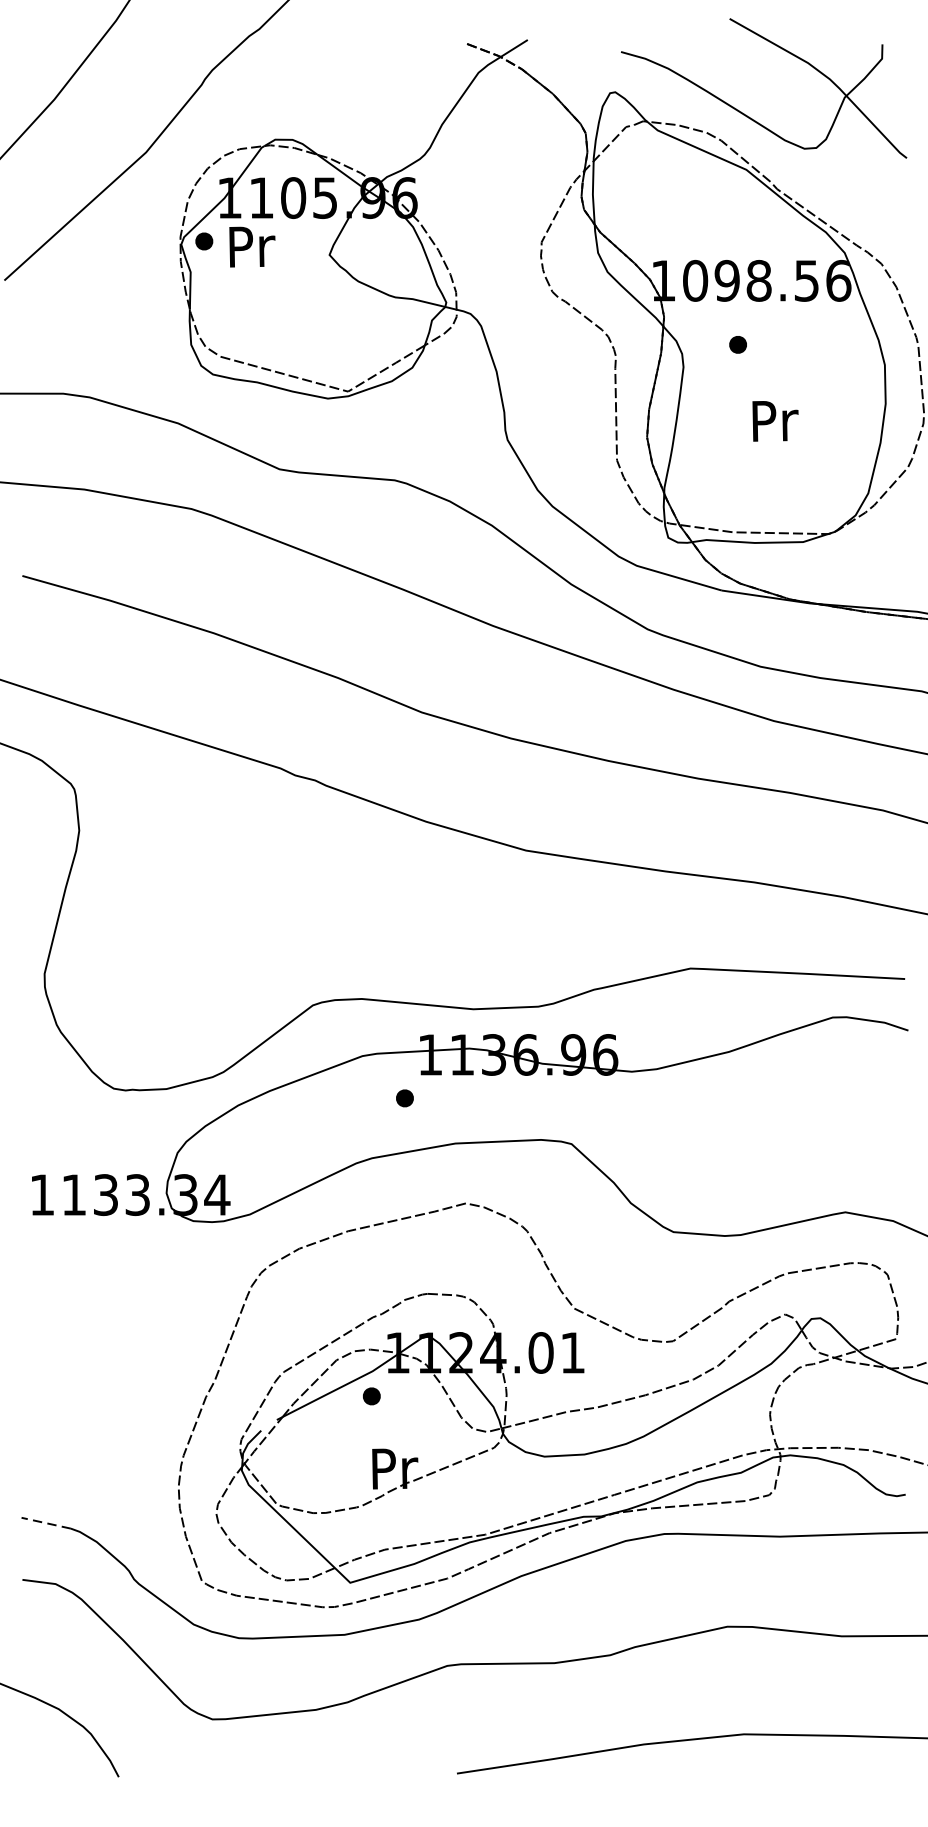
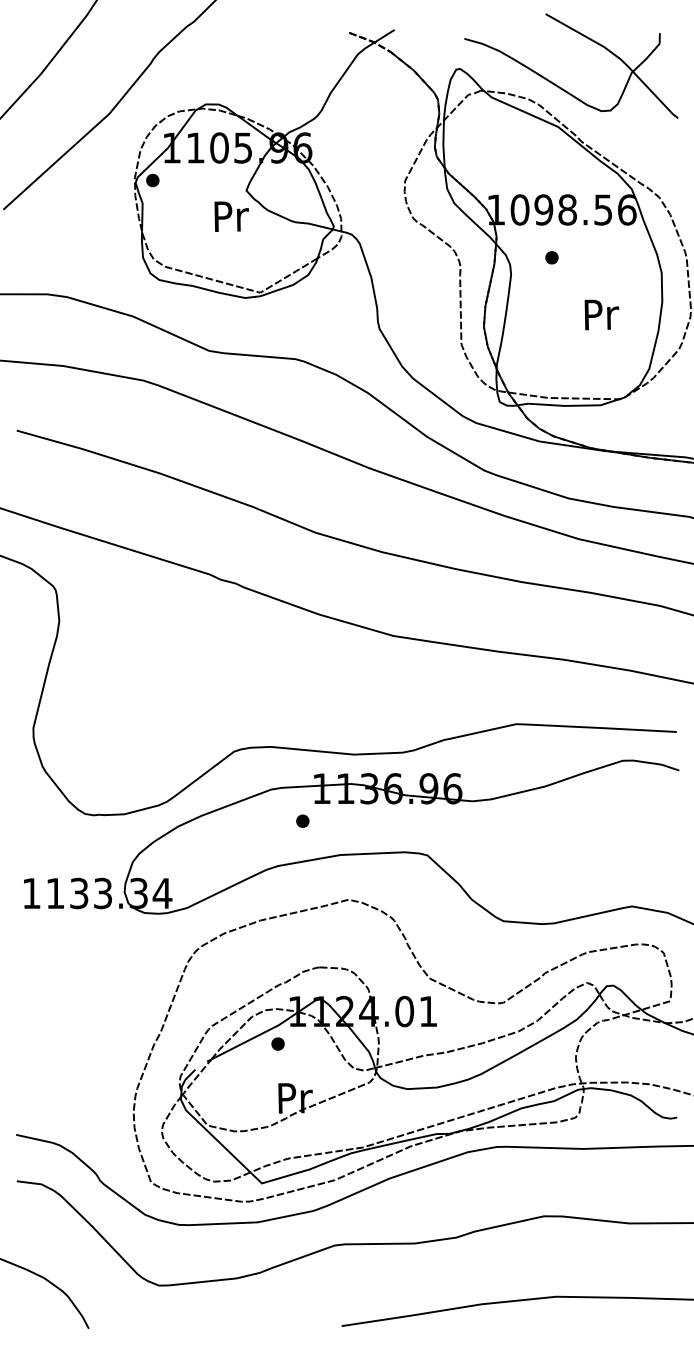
text: (252, 246) -> (231, 216), moved
text: (774, 420) -> (601, 314), moved
line: (46, 1522) -> (34, 1138), dashed -> solid

